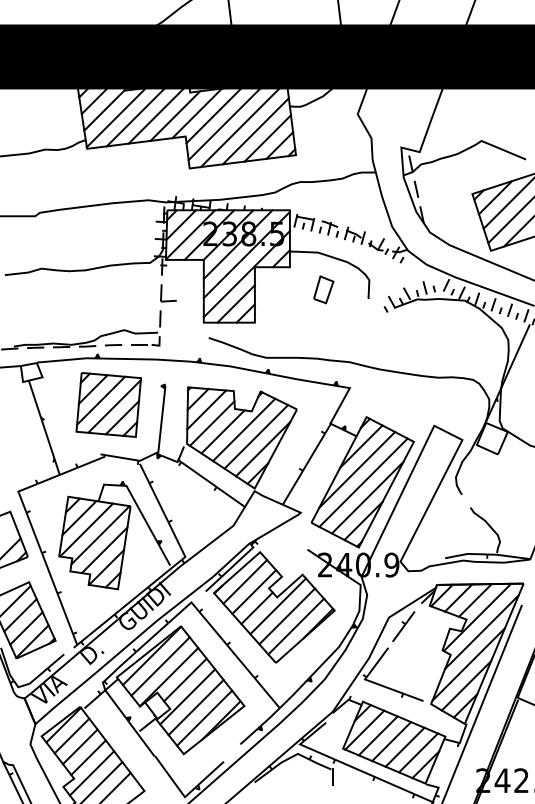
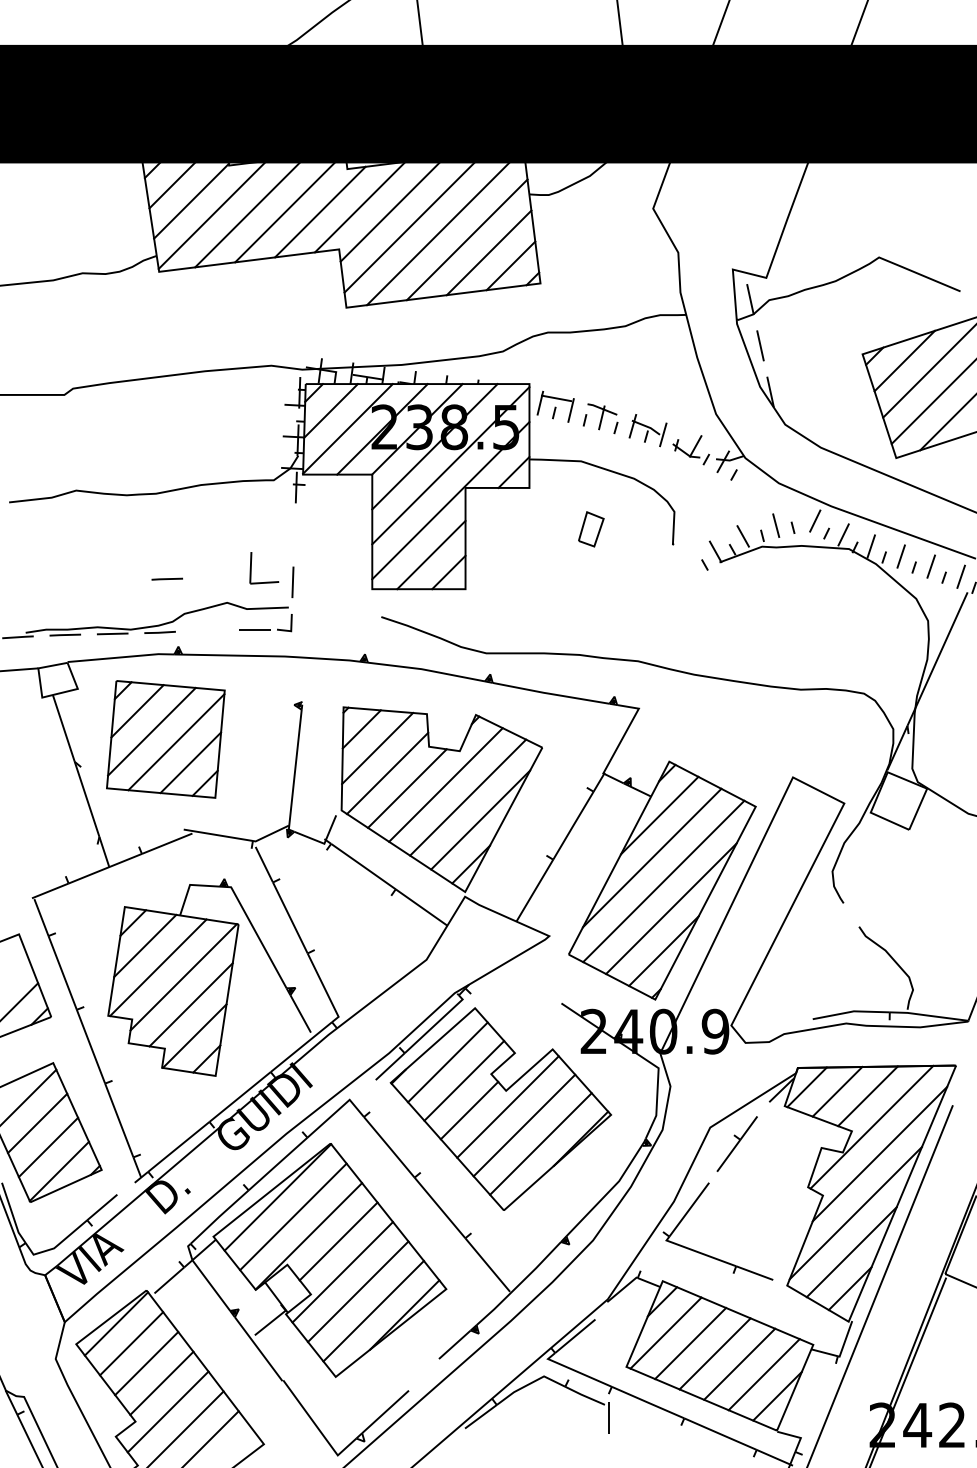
part: (323, 289) -> (590, 528), size x0.7
part: (168, 293) -> (263, 568), moved
line: (113, 345) -> (167, 579), moved
part: (108, 404) -> (165, 738), moved

